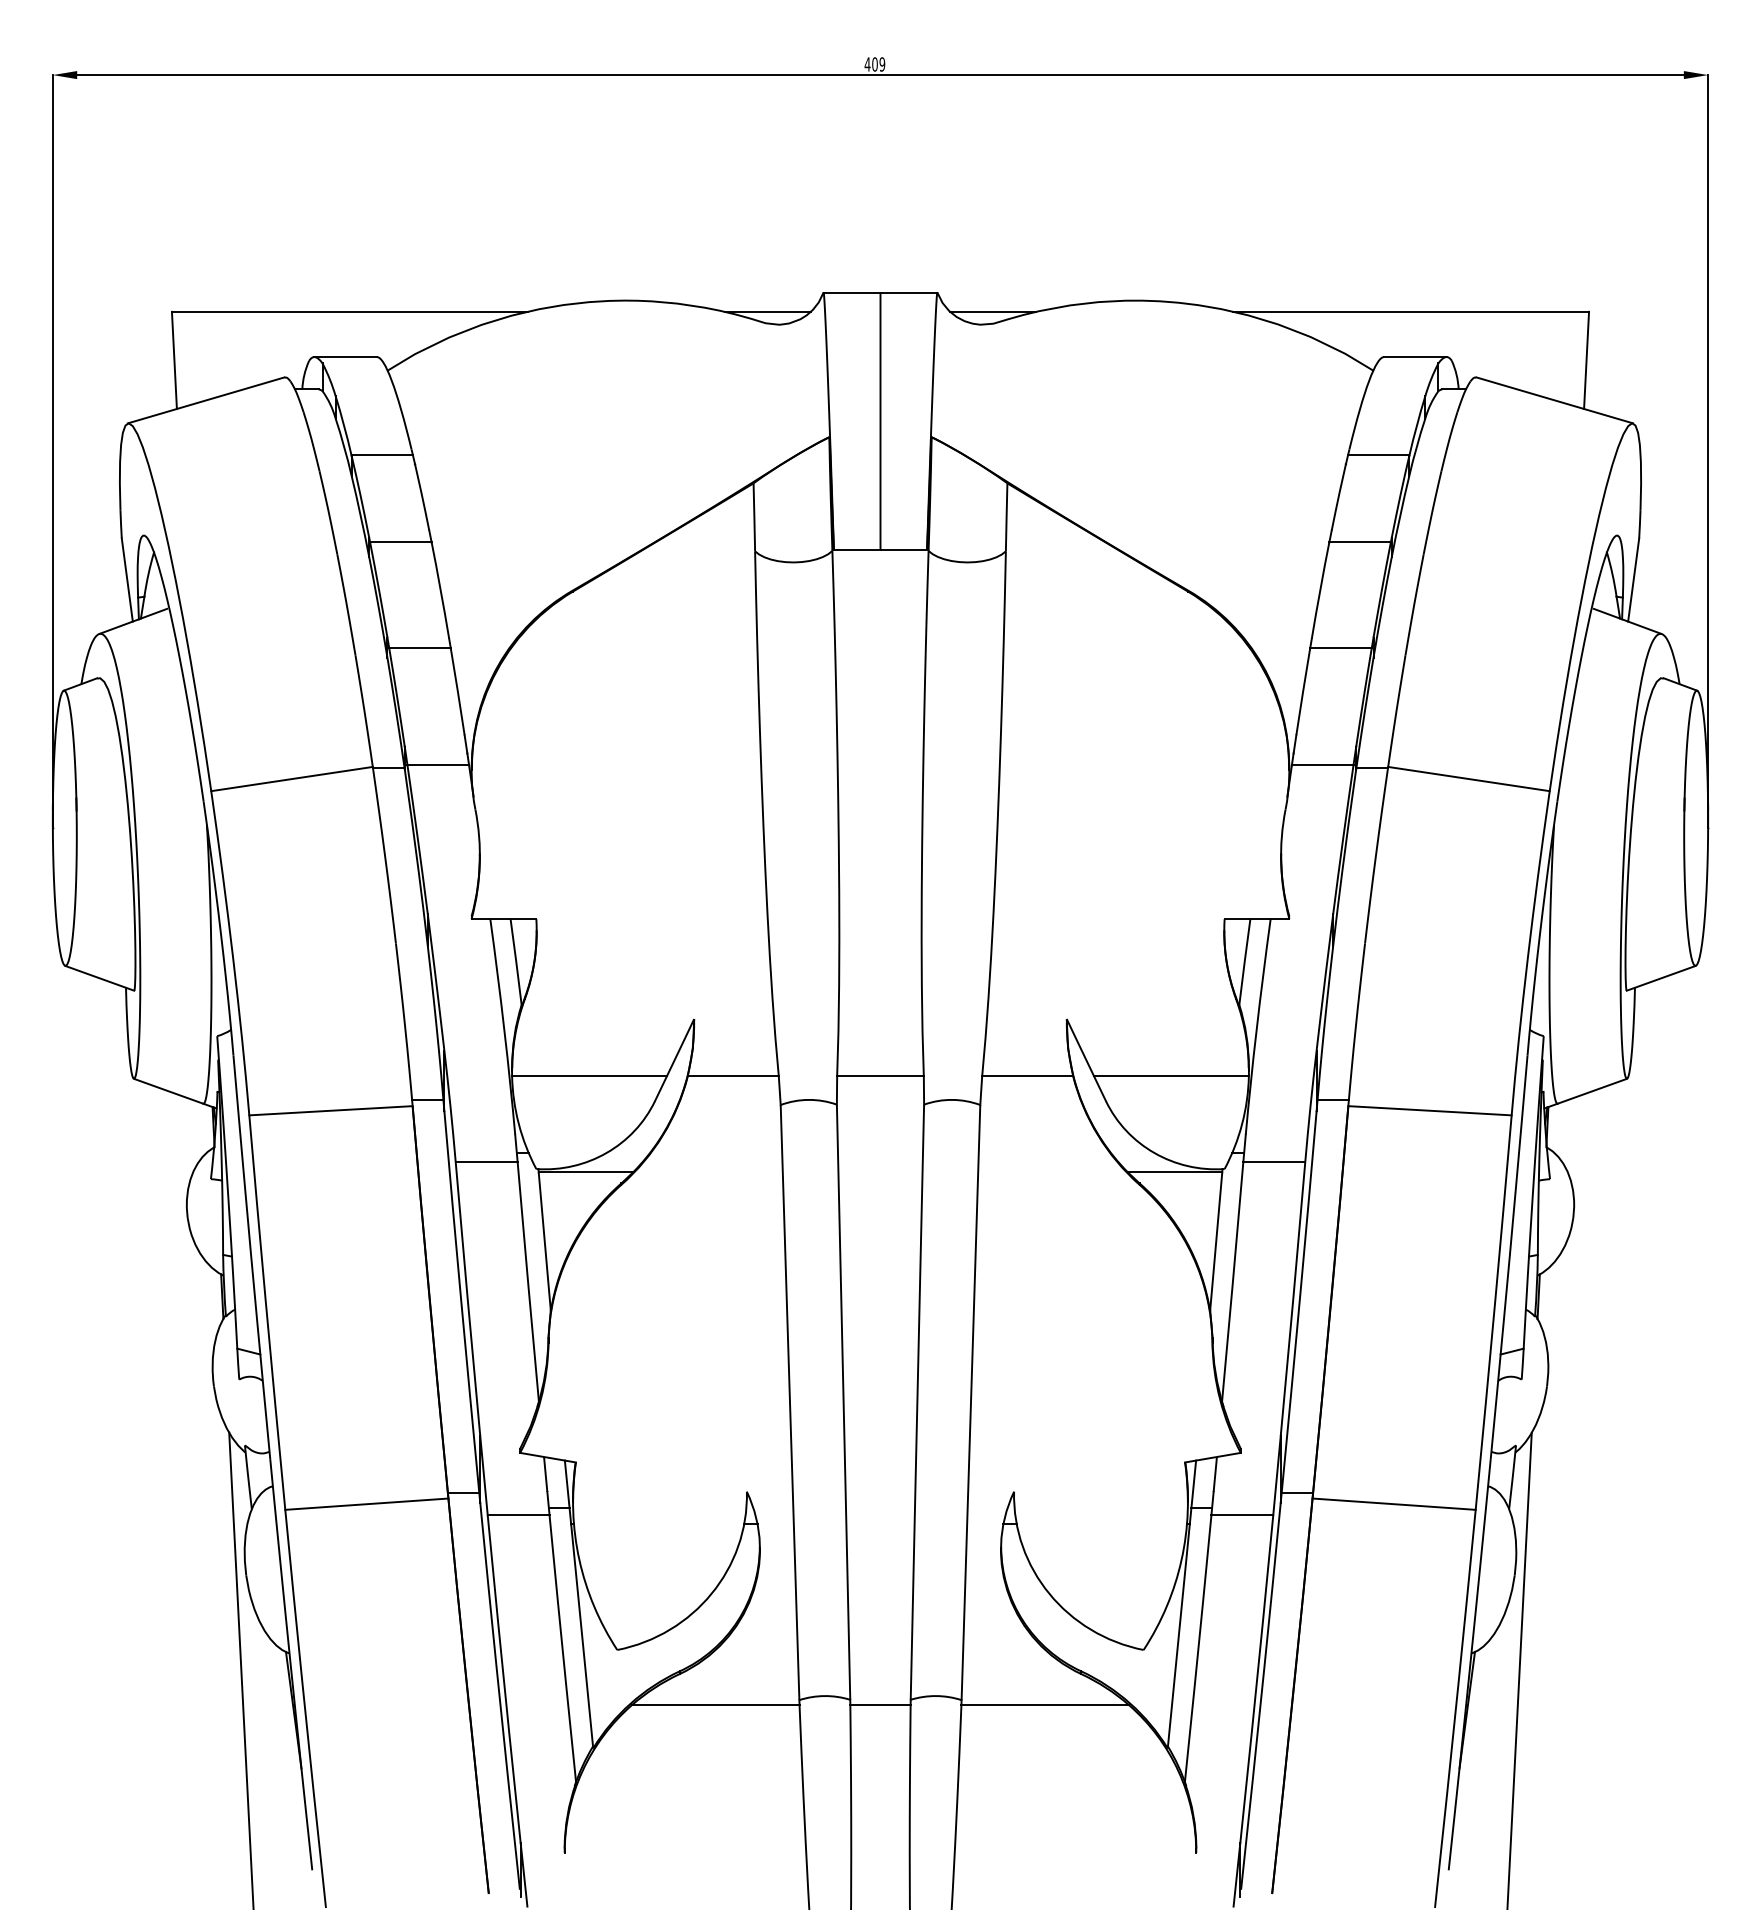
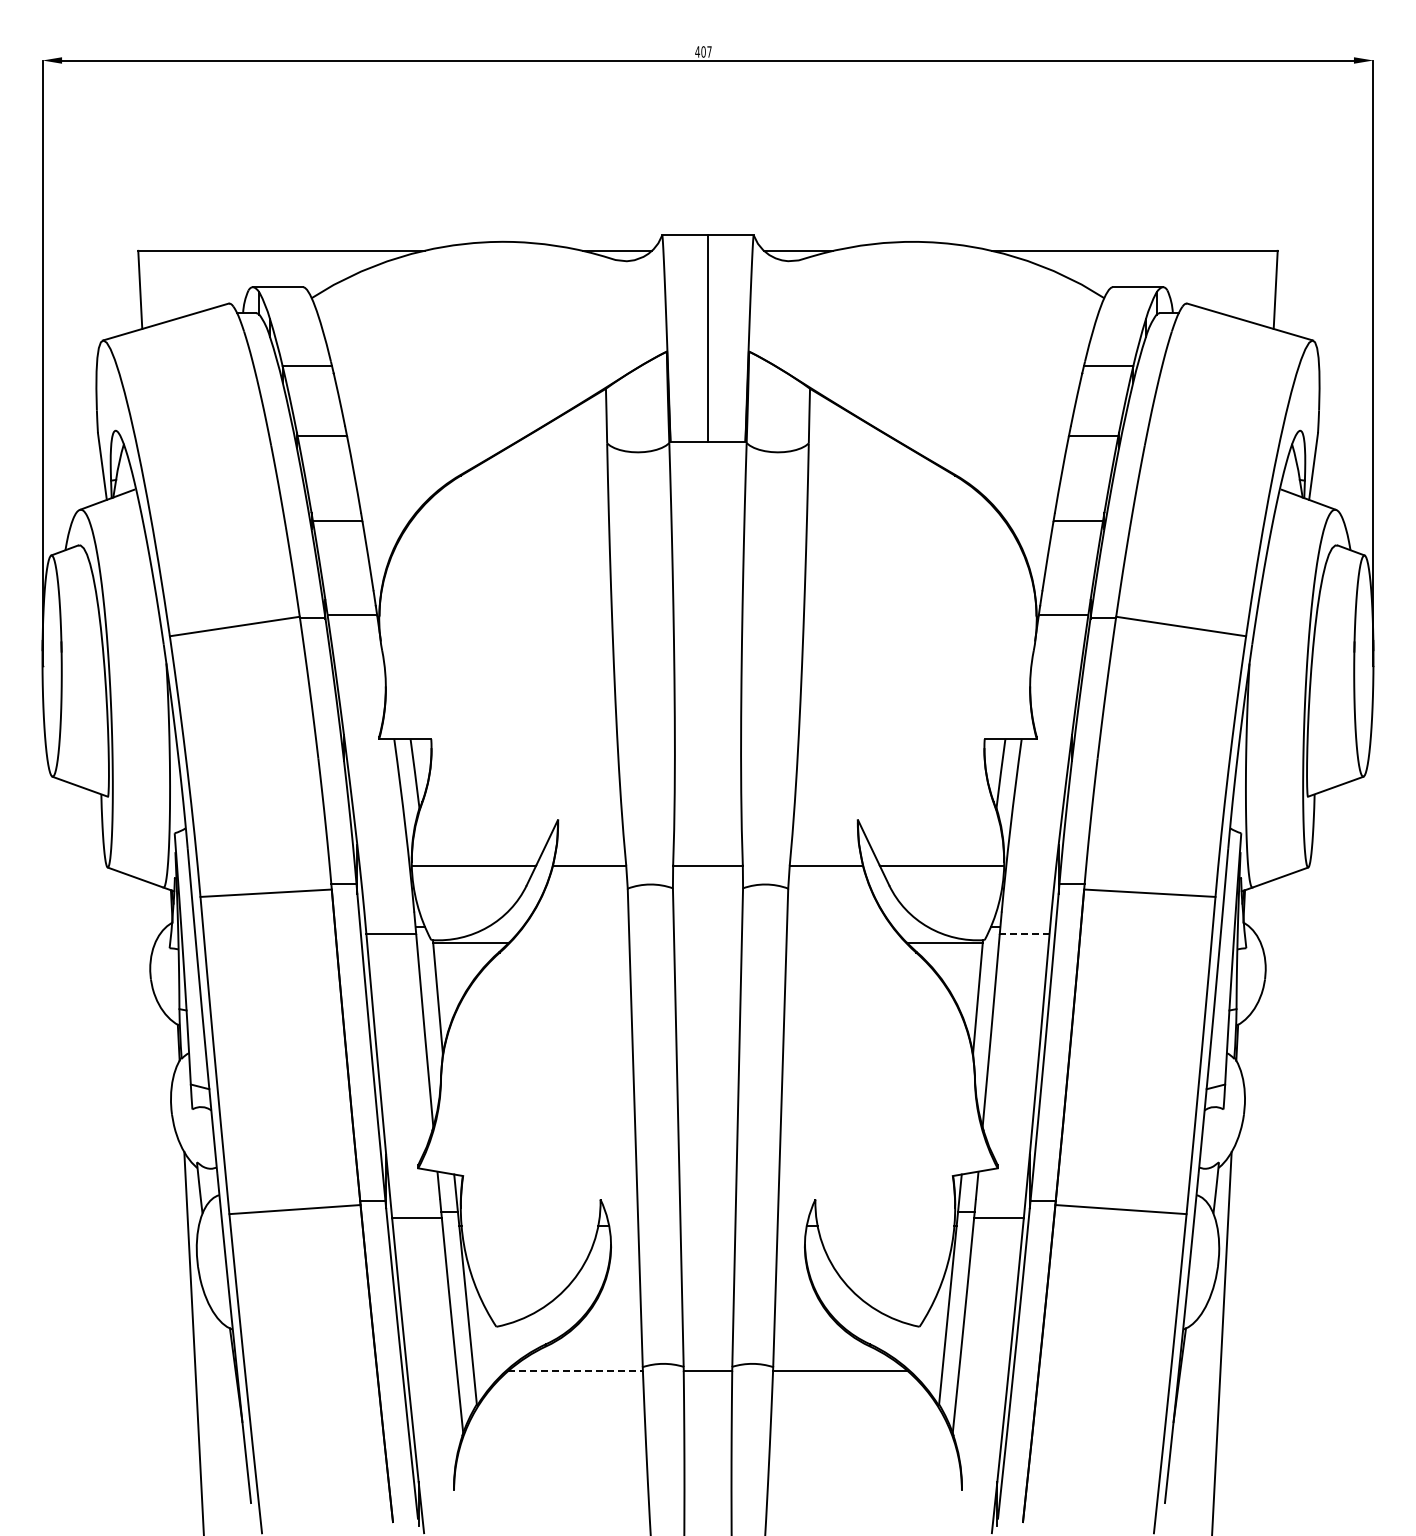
text: (882, 63) -> (709, 51), 409 -> 407
line: (1274, 1162) -> (1024, 934), solid -> dashed
line: (716, 1704) -> (576, 1370), solid -> dashed

